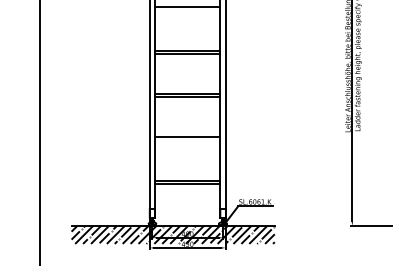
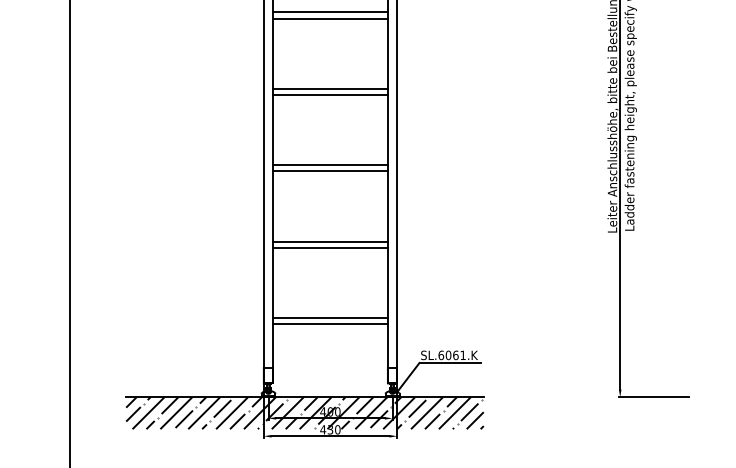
line: (187, 10) -> (330, 18), added
line: (187, 140) -> (330, 247), added

